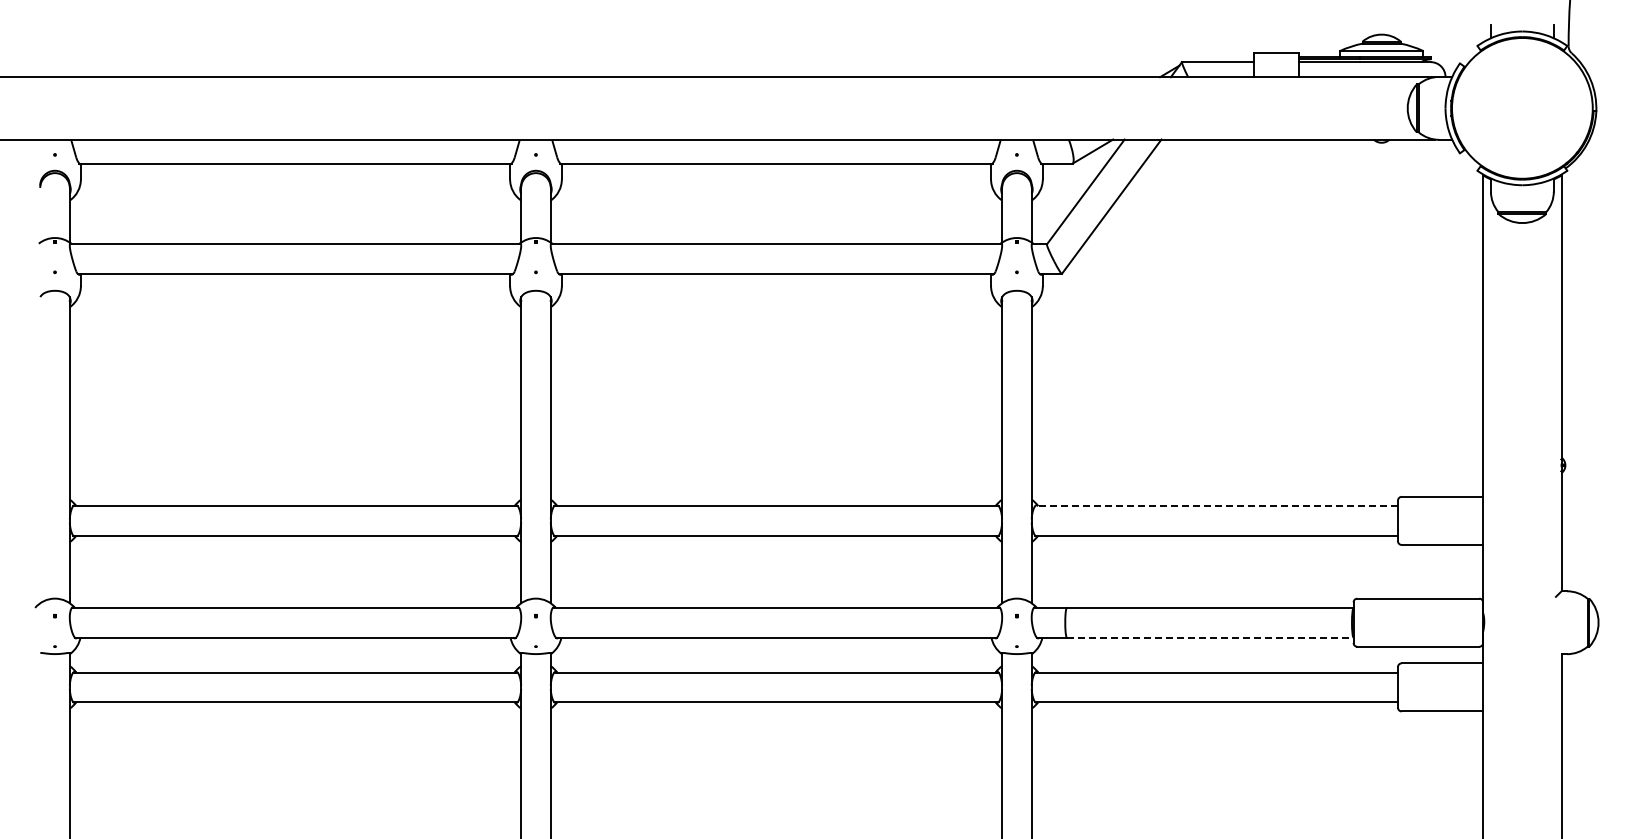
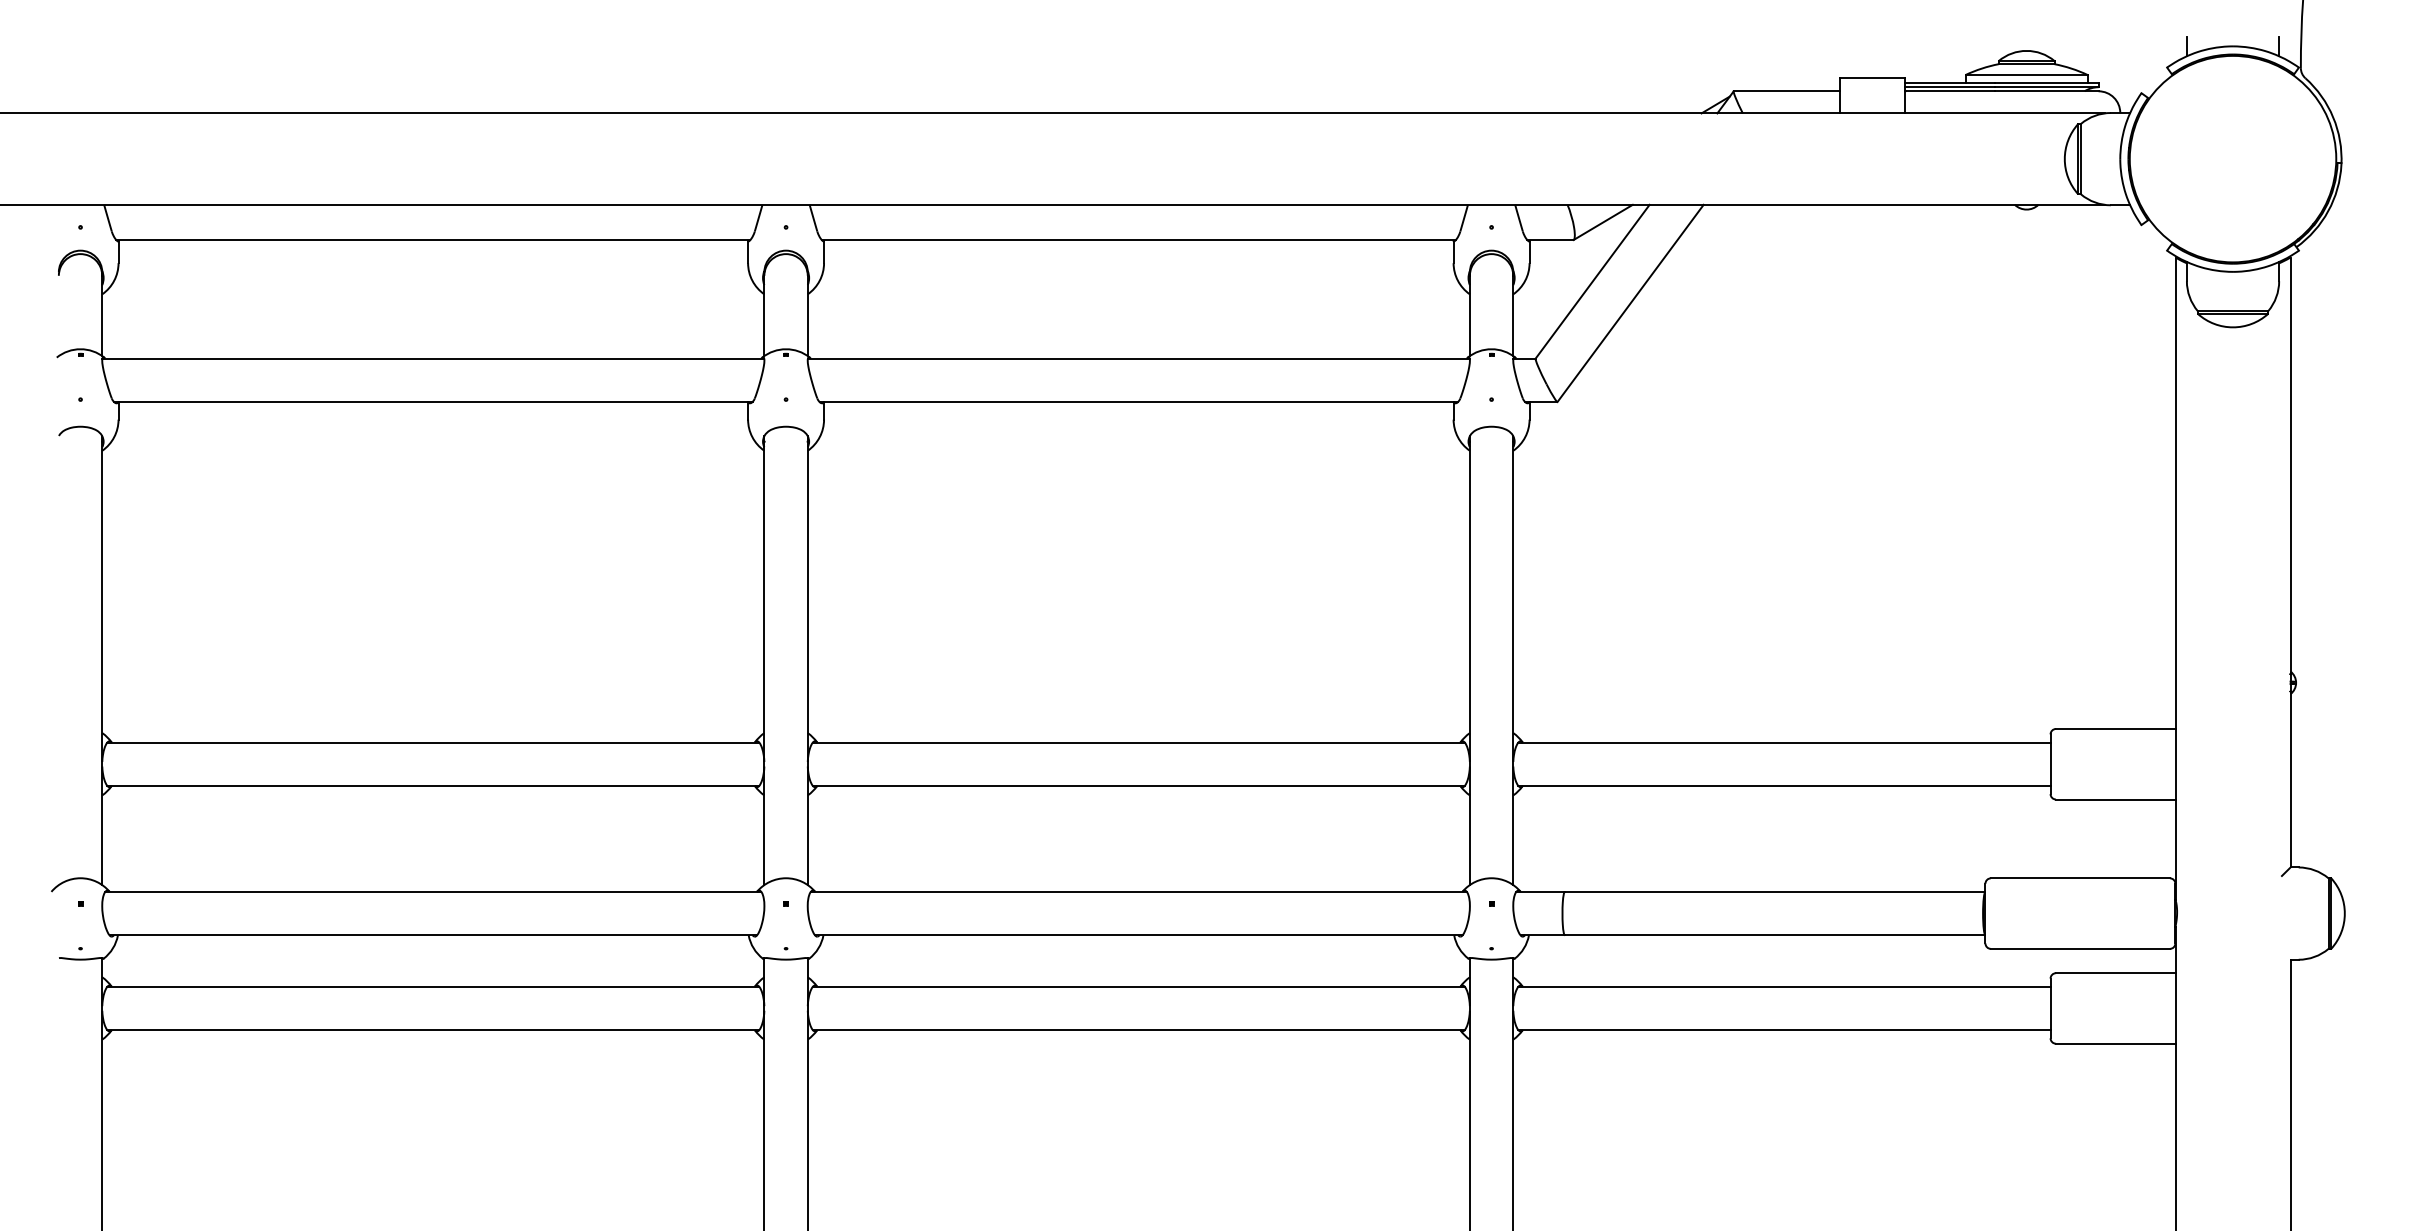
line: (1216, 506) -> (1784, 743), dashed -> solid
line: (1210, 637) -> (1775, 935), dashed -> solid

